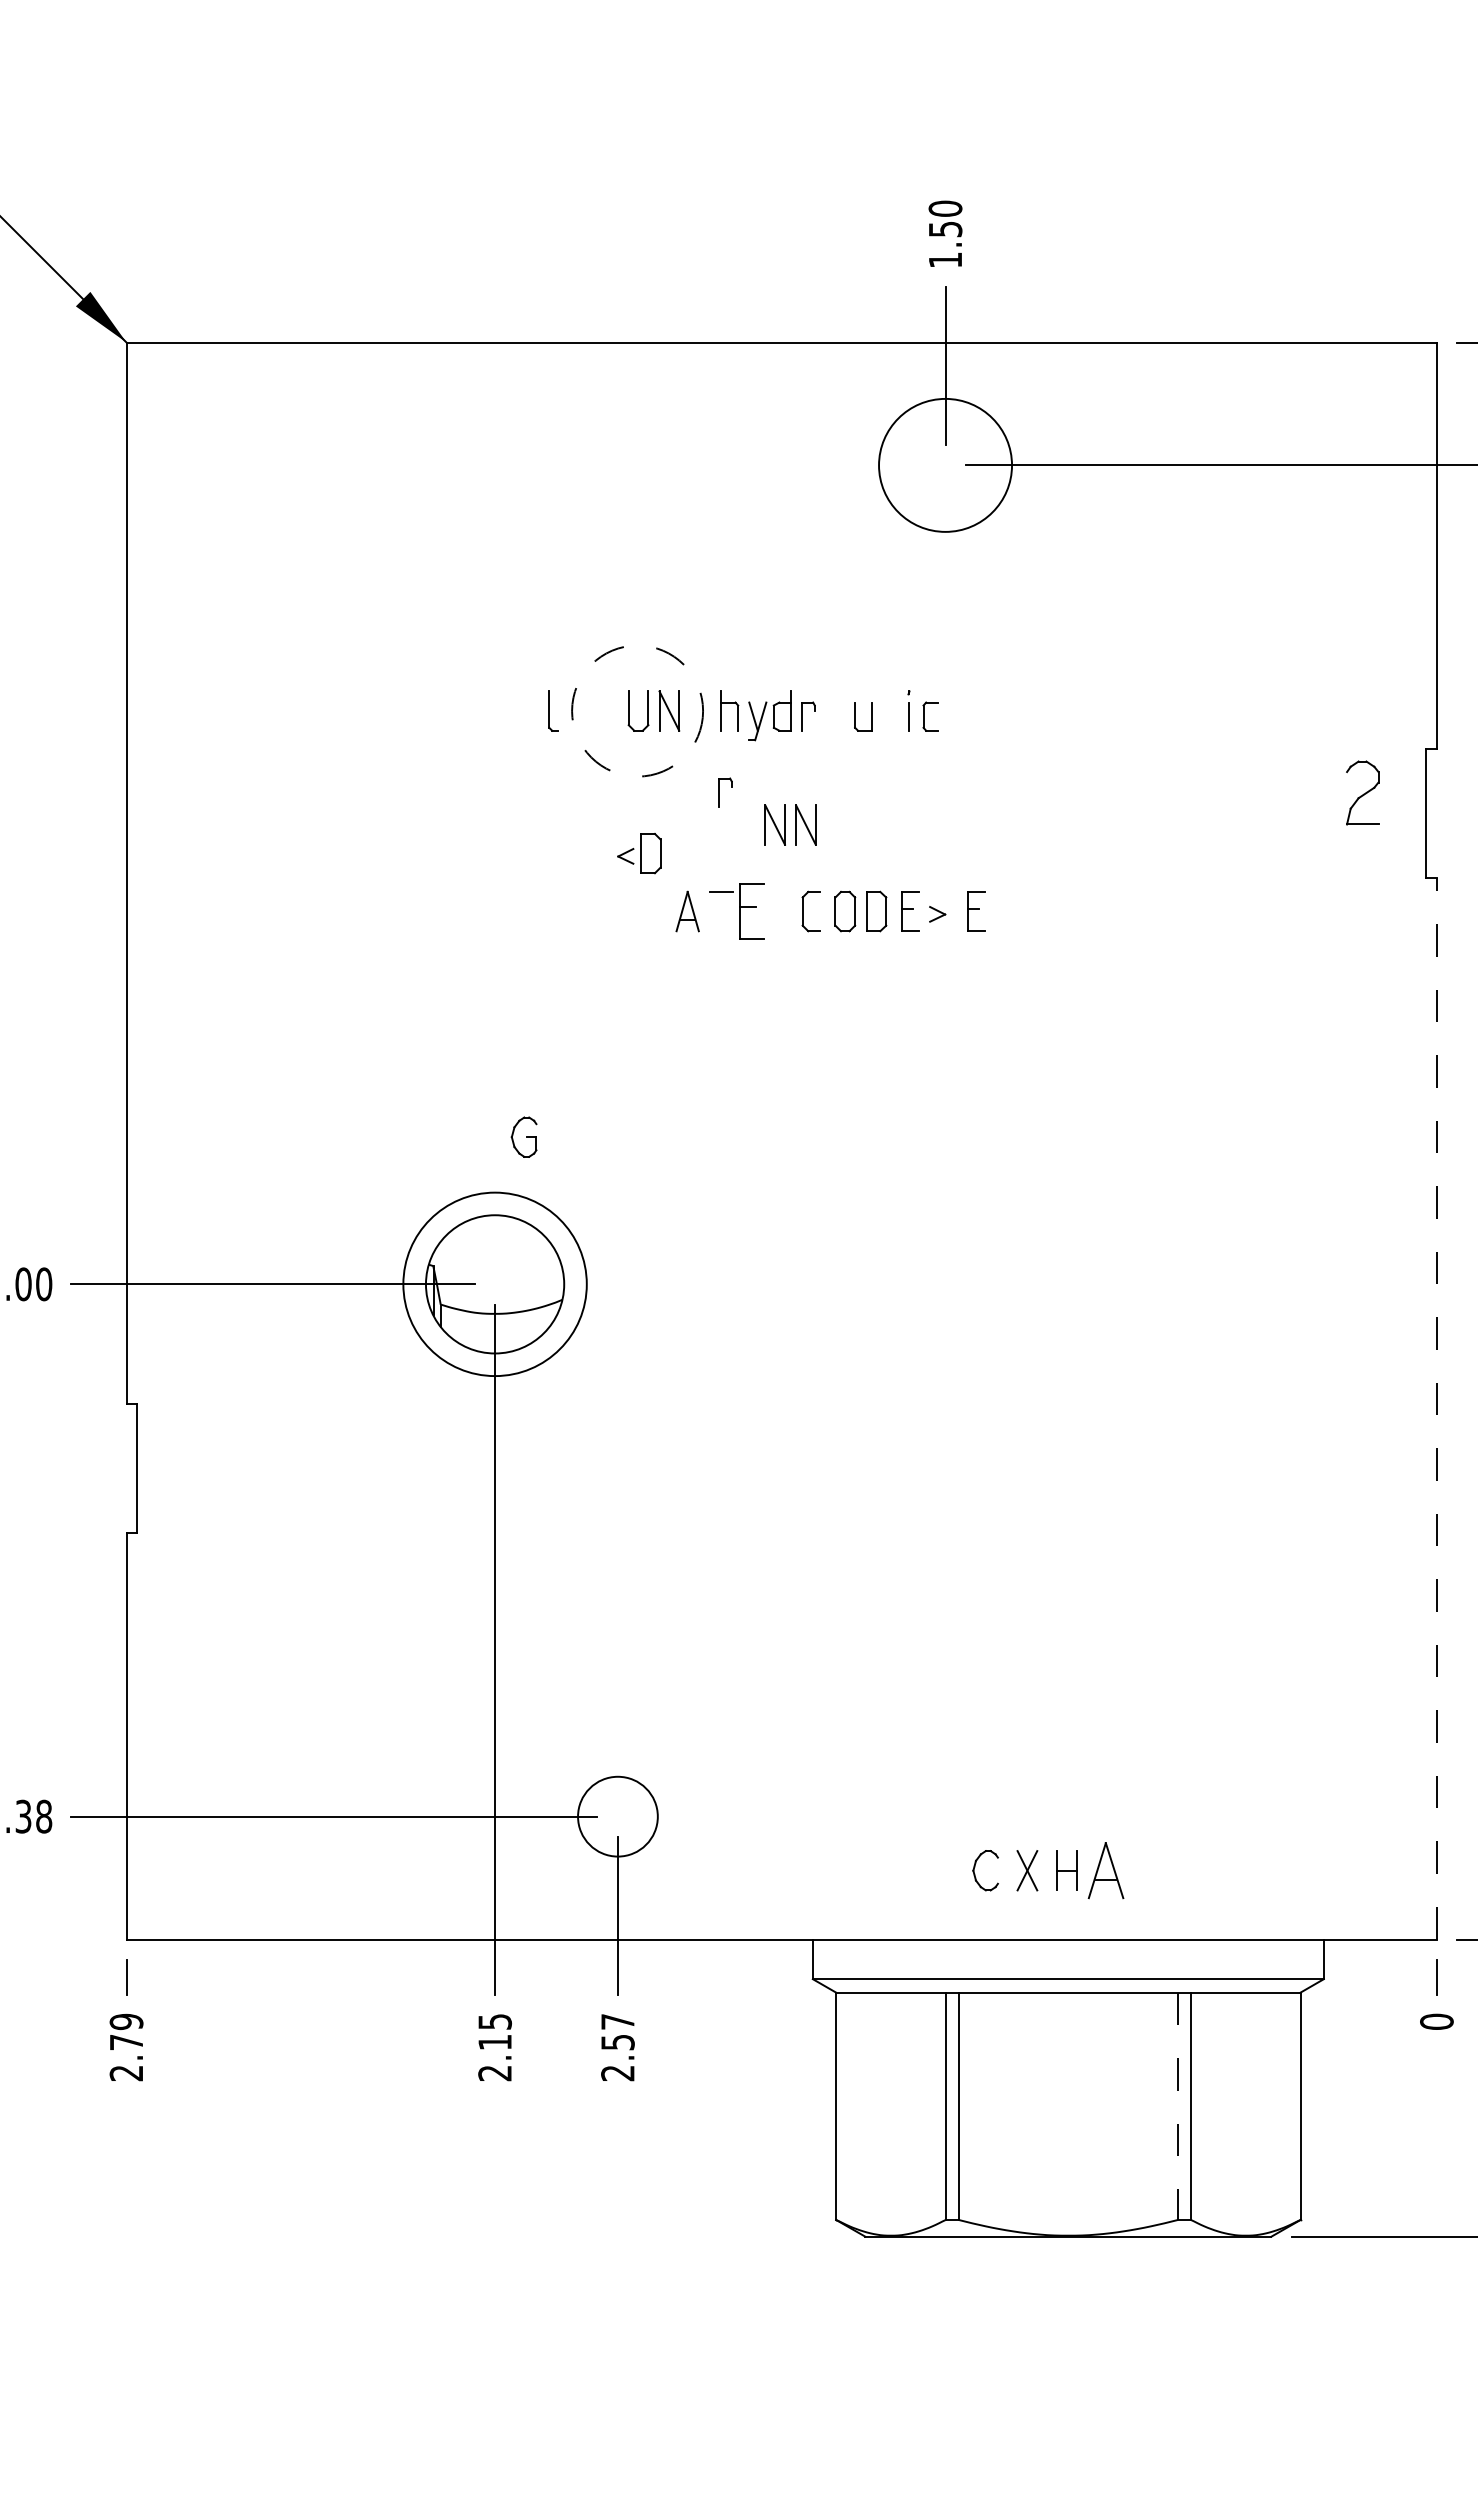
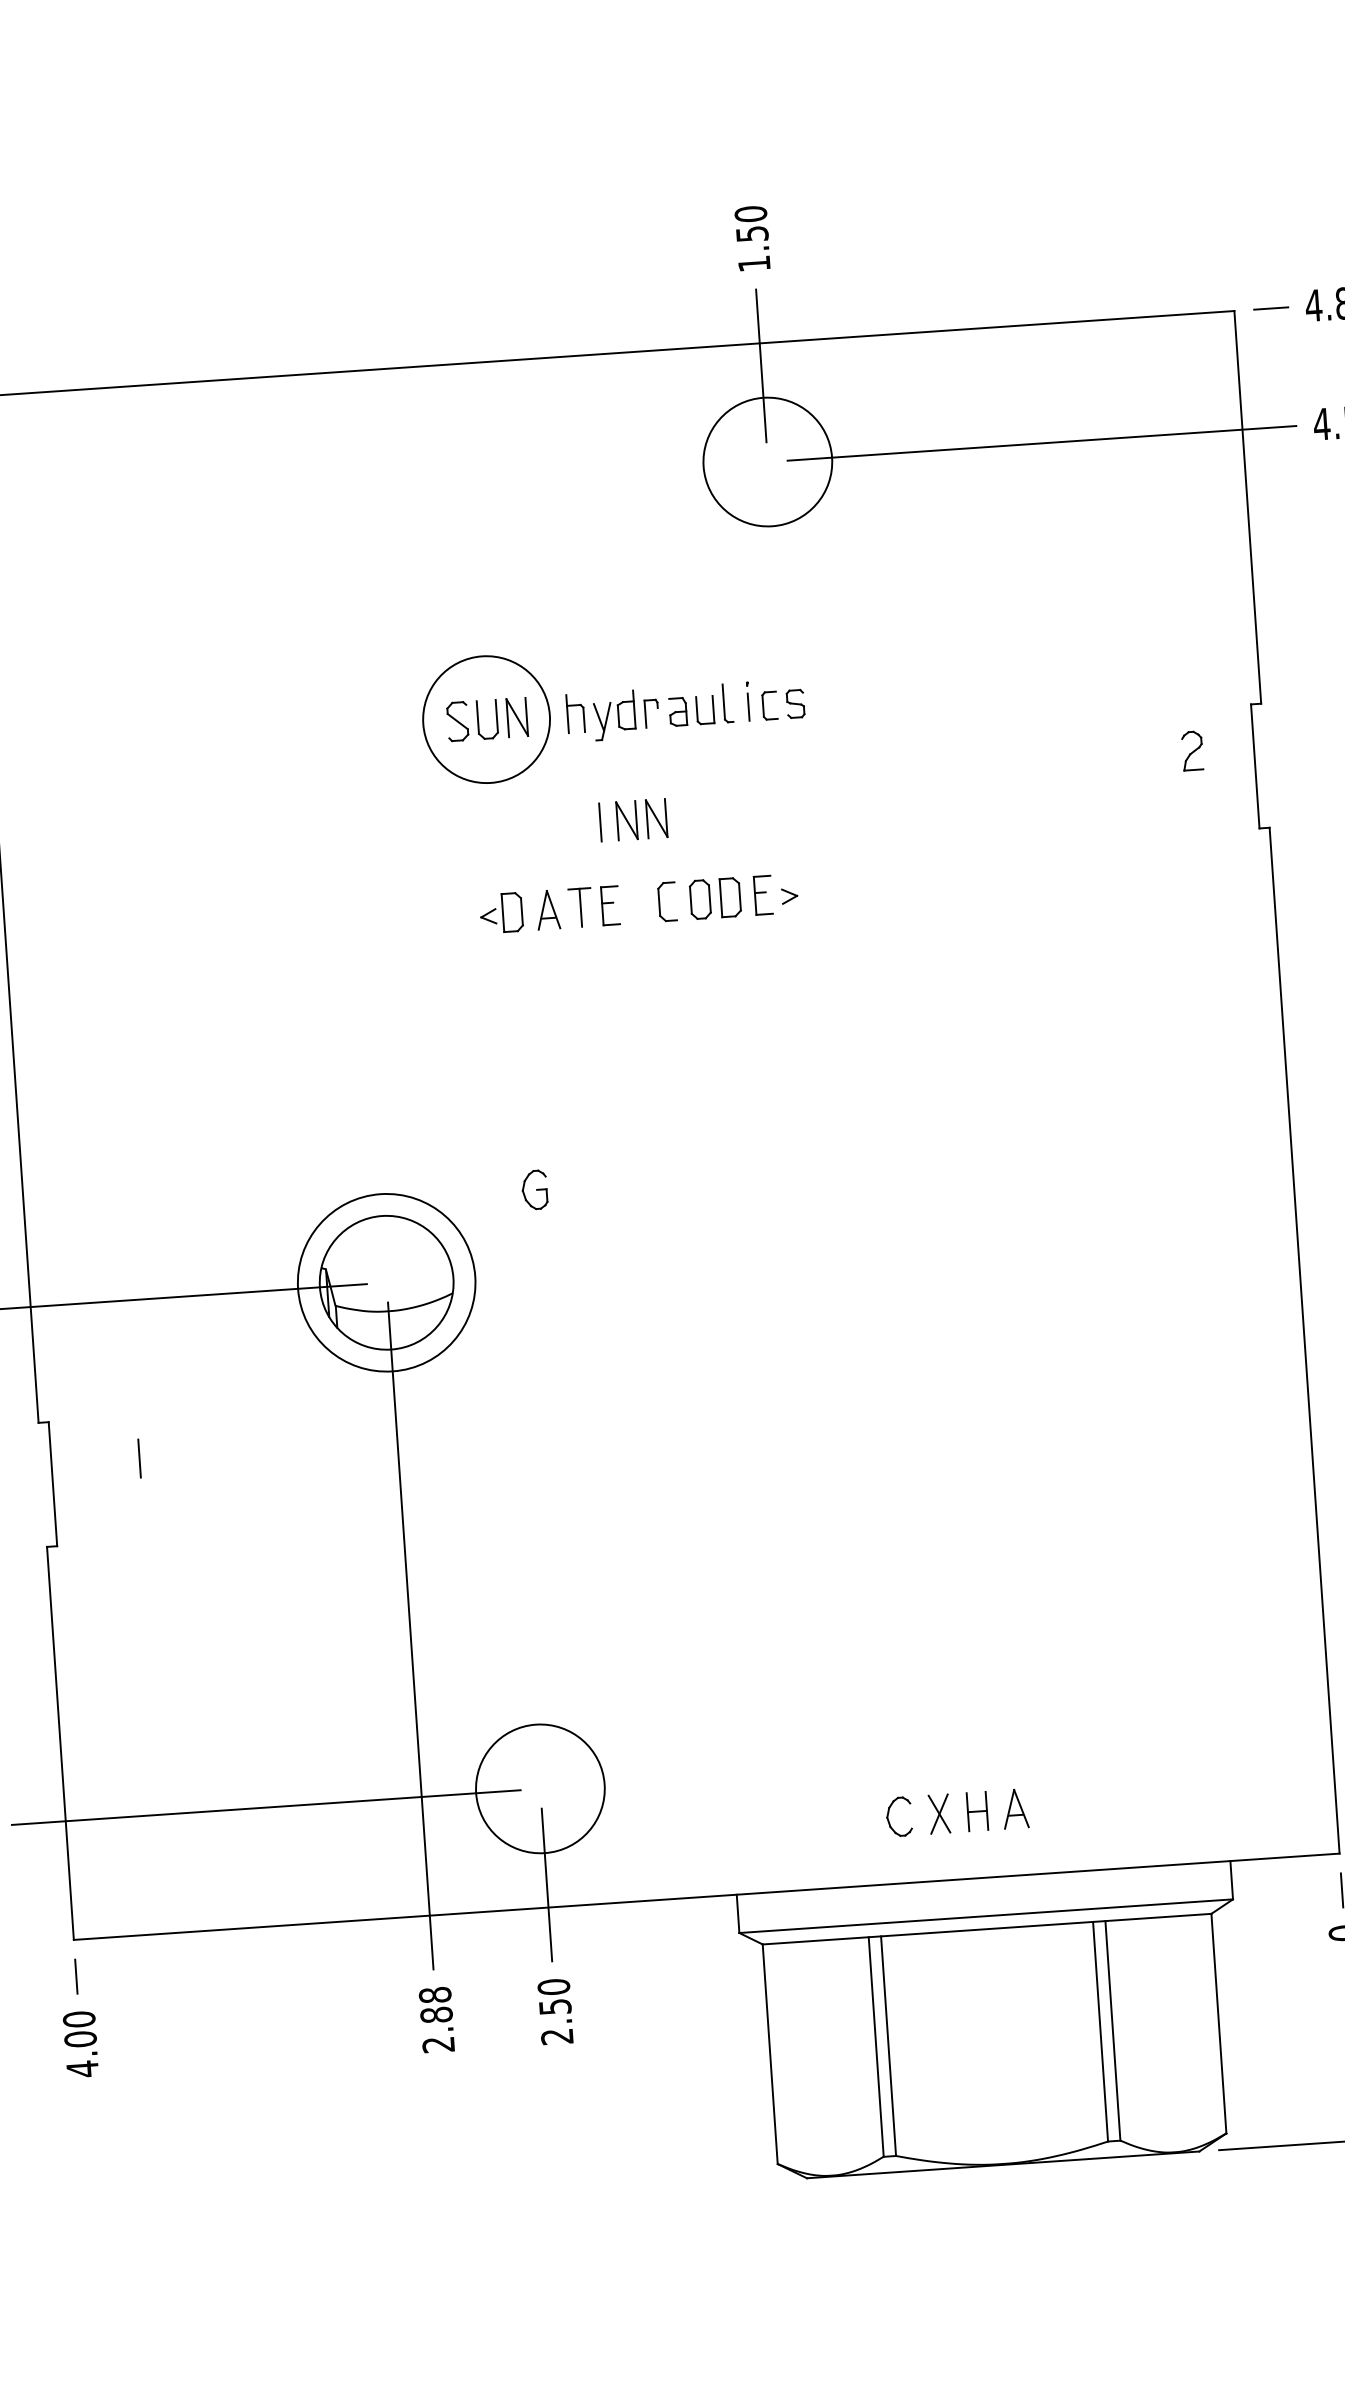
part: (553, 710) -> (727, 702), moved
part: (607, 710) -> (457, 721), added
circle: (637, 710) -> (486, 719), dashed -> solid
part: (835, 716) -> (678, 711), added
part: (956, 716) -> (794, 703), added
part: (725, 792) -> (576, 792), removed
part: (1362, 792) -> (1192, 750), size x0.62
line: (747, 824) -> (600, 821), added
part: (639, 853) -> (501, 913), moved
line: (721, 911) -> (580, 907), added
part: (752, 911) -> (610, 905), size x0.71
part: (976, 911) -> (827, 890), removed
part: (523, 1136) -> (534, 1189), moved
line: (1436, 1408) -> (1304, 1340), dashed -> solid
line: (228, 1447) -> (139, 1457), added
circle: (617, 1816) -> (539, 1788), size x1.67
part: (1106, 1870) -> (1015, 1808), size x0.71
text: (617, 2021) -> (553, 1986), 2.57 -> 2.50
text: (495, 2031) -> (436, 2004), 2.15 -> 2.88
text: (126, 2047) -> (80, 2044), 2.79 -> 4.00
line: (1178, 2106) -> (1100, 2031), dashed -> solid

